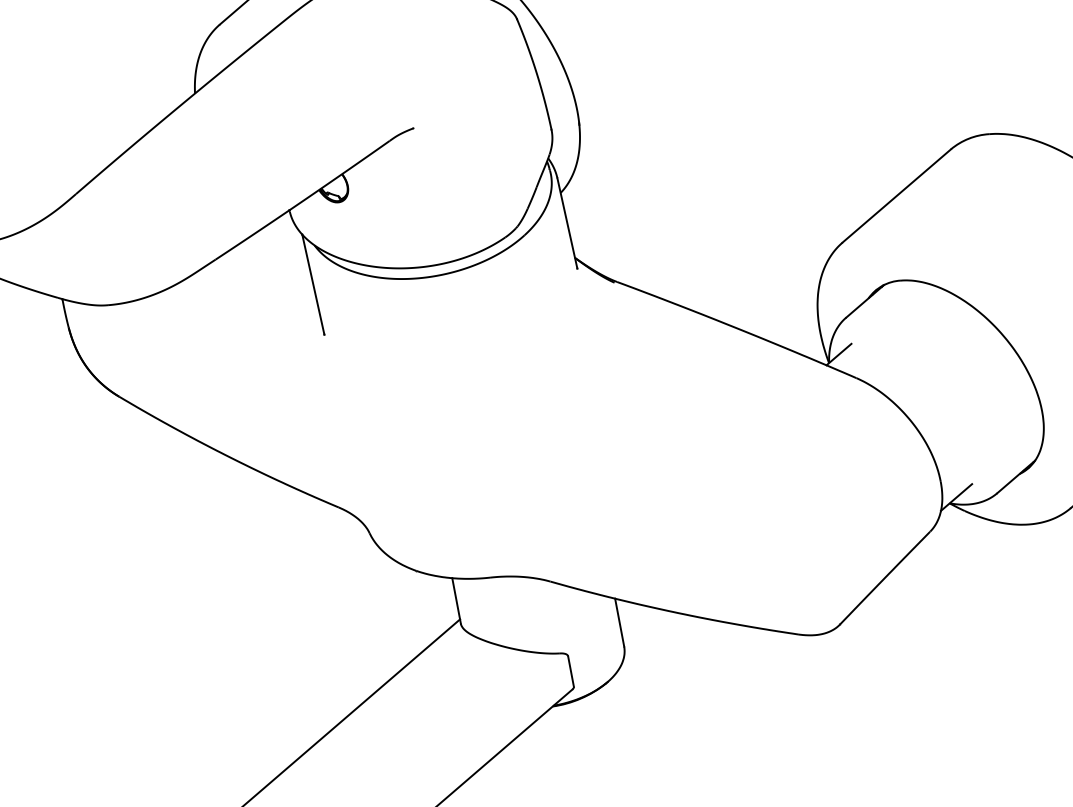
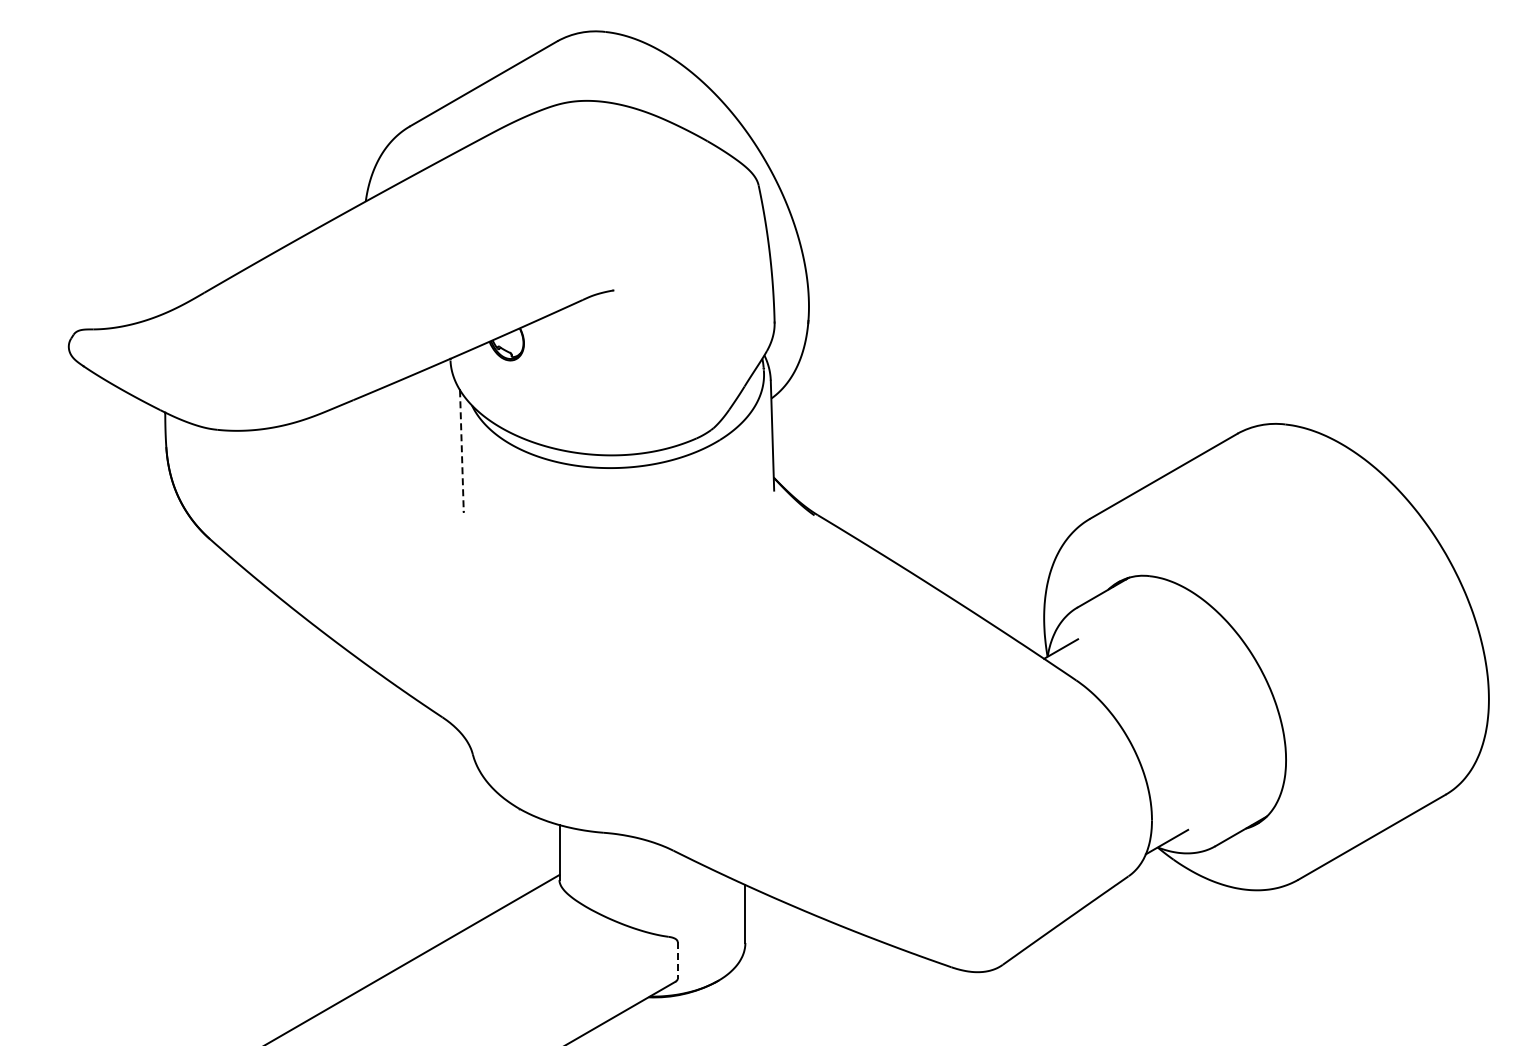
line: (313, 285) -> (461, 451), solid -> dashed
line: (571, 672) -> (677, 961), solid -> dashed

